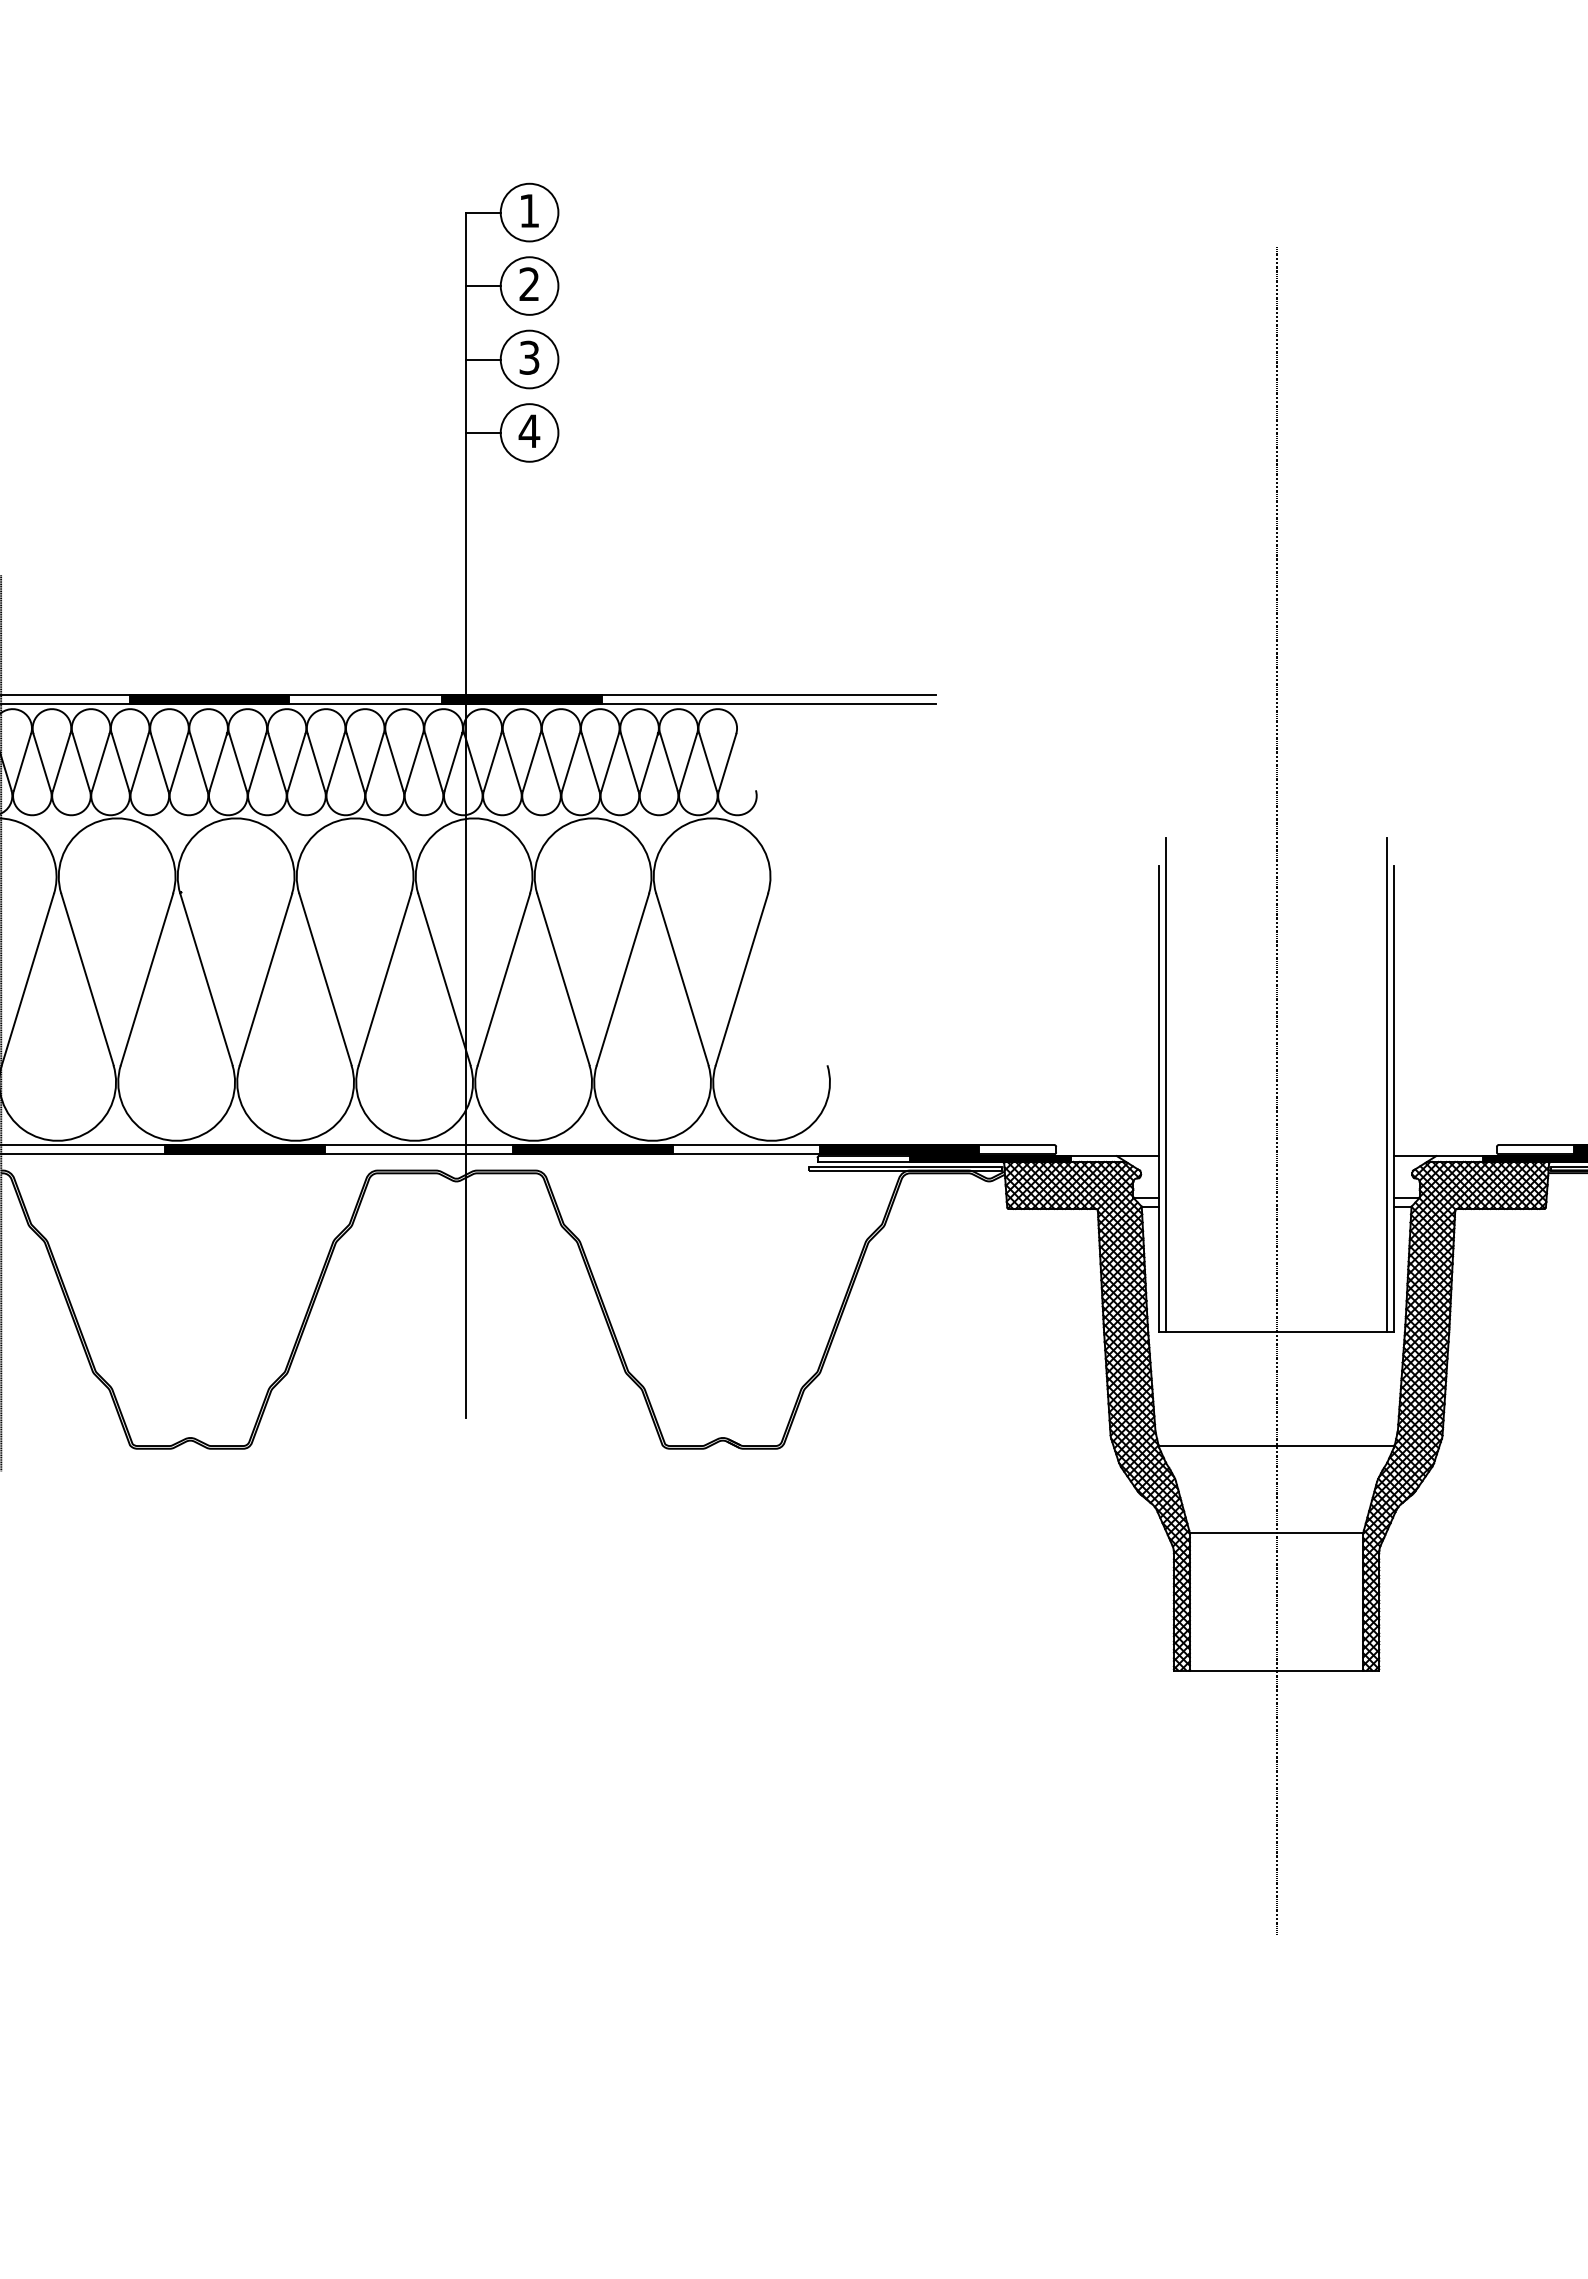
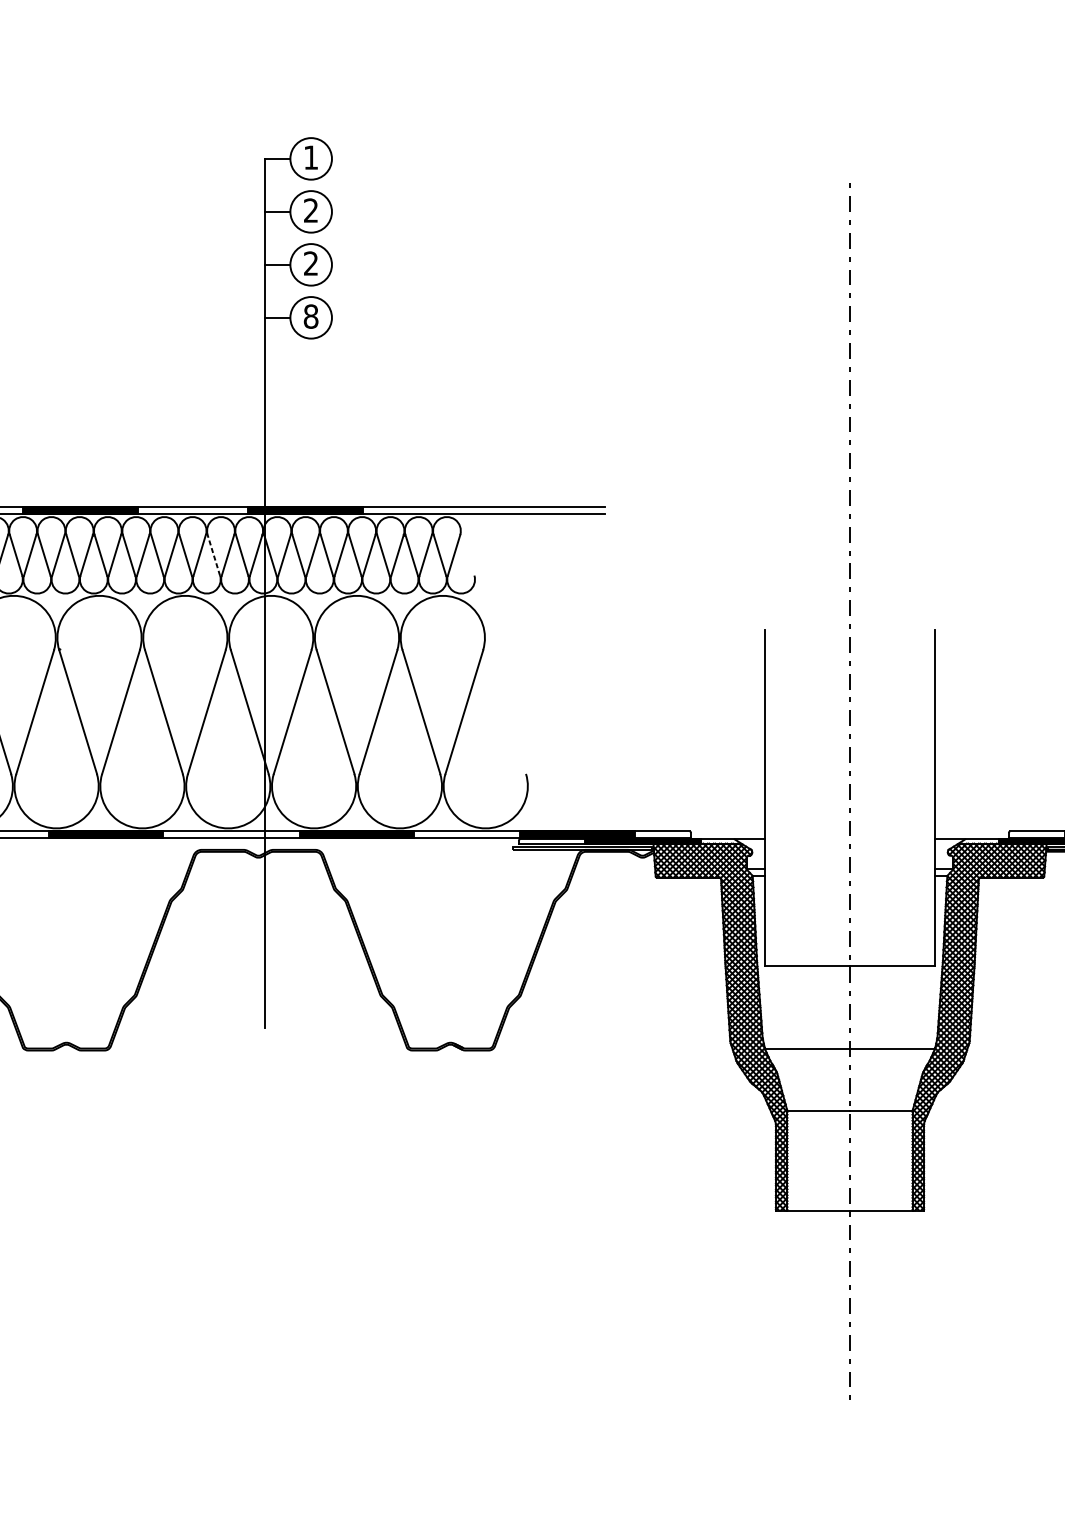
text: (529, 357) -> (311, 263), 3 -> 2
text: (529, 431) -> (311, 316), 4 -> 8
line: (394, 762) -> (213, 555), solid -> dashed
line: (1165, 1085) -> (769, 788), removed
line: (1387, 1085) -> (930, 788), removed

